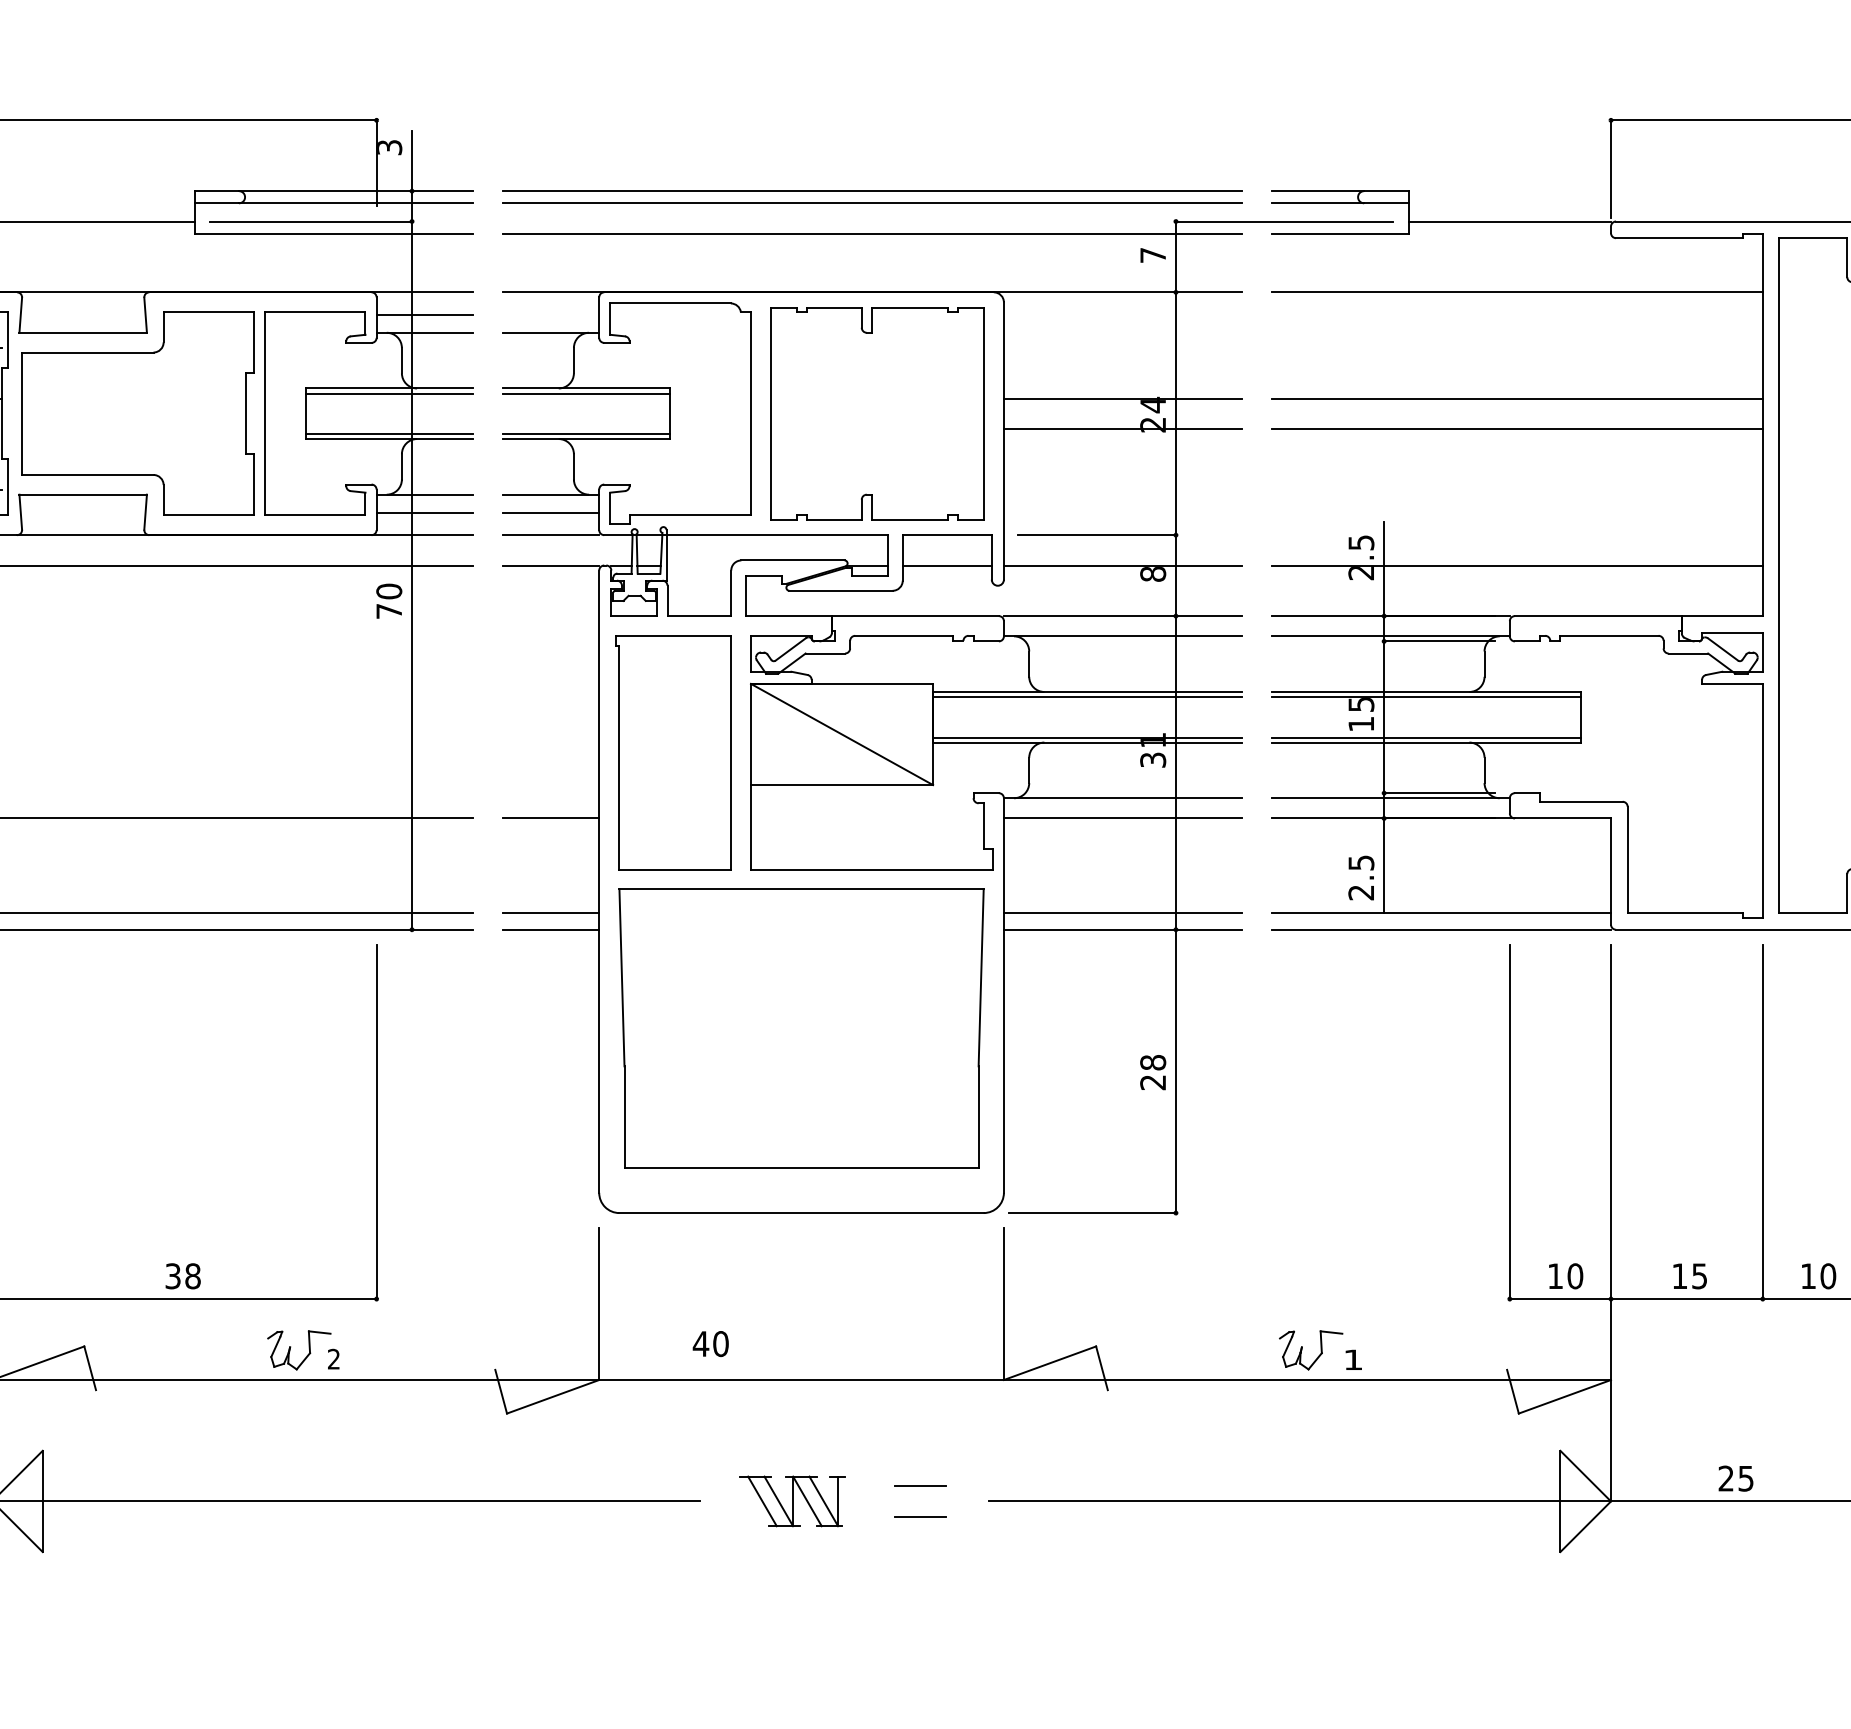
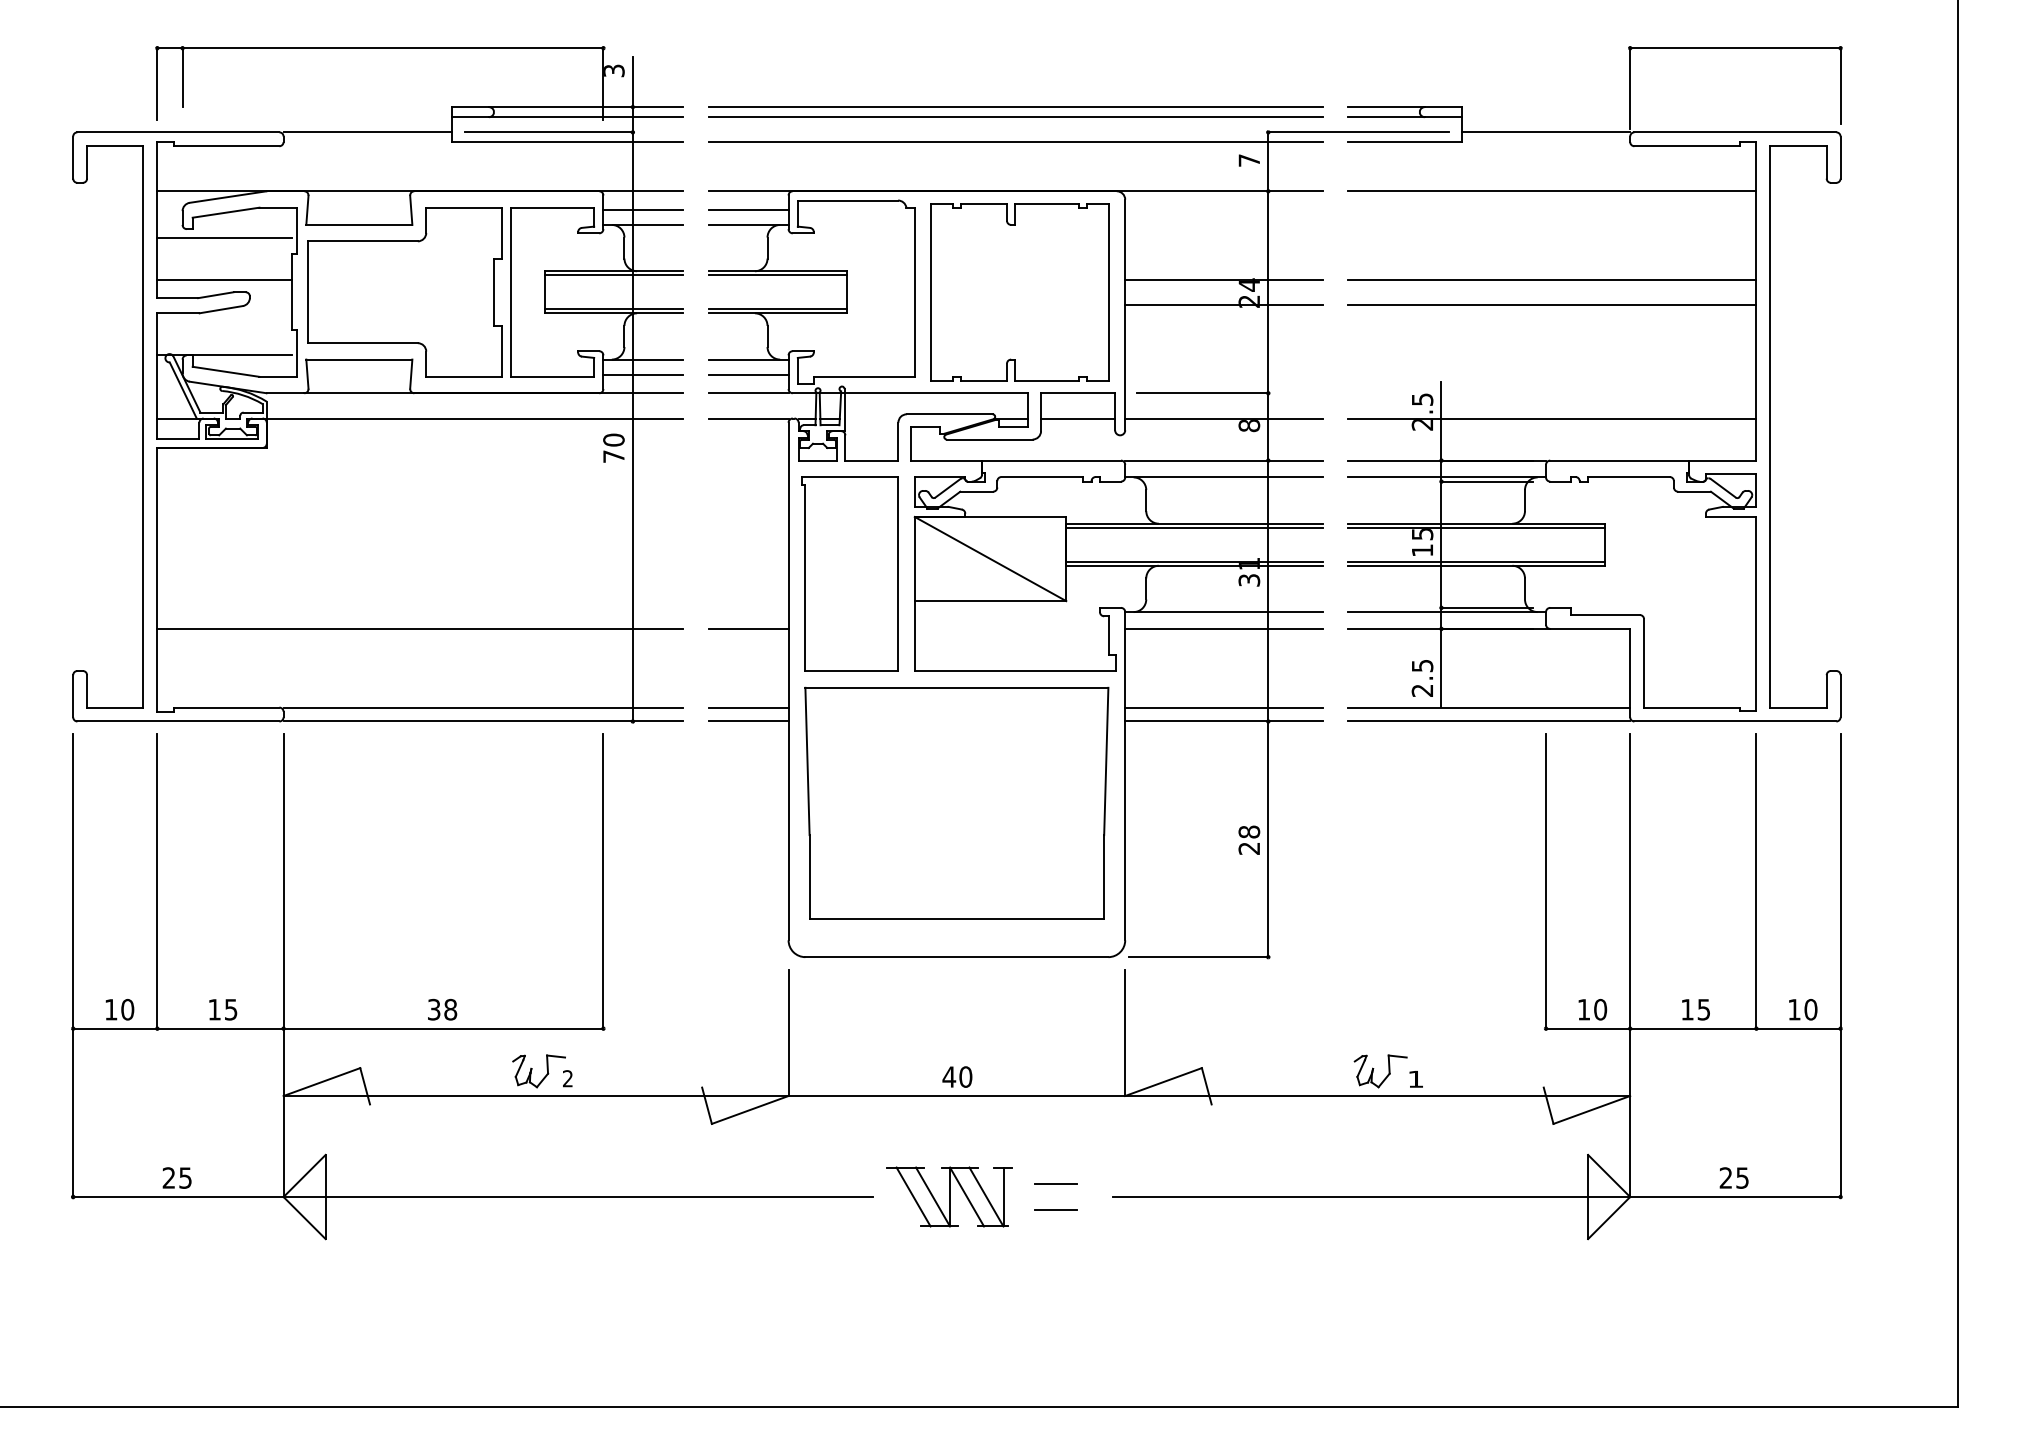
line: (551, 314) -> (748, 209), added
text: (710, 1343) -> (957, 1076), moved
part: (792, 1500) -> (949, 1196), size x1.43

